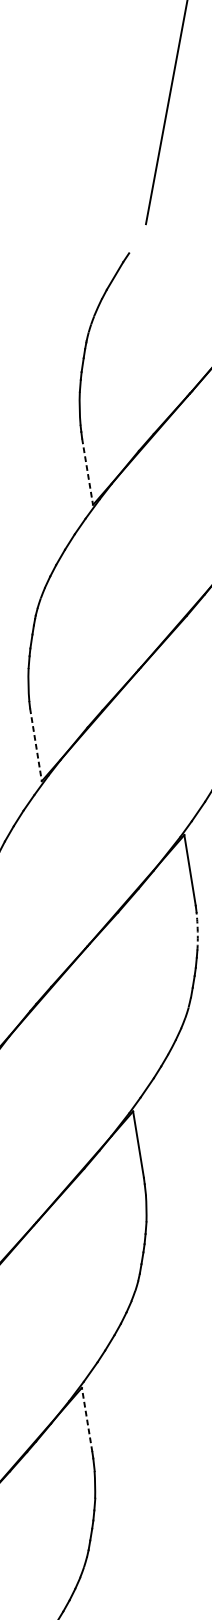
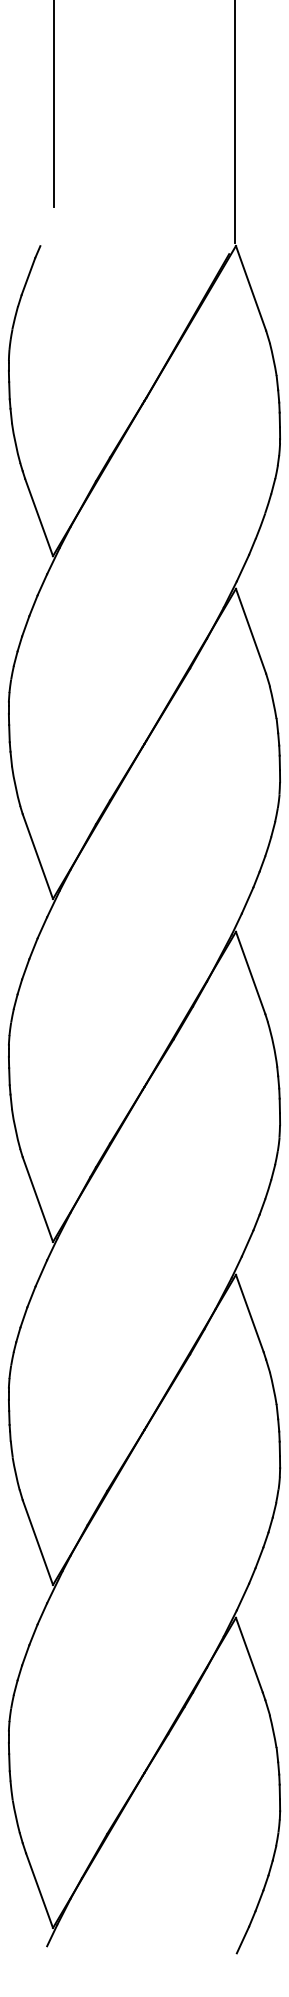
line: (87, 471) -> (39, 517), dashed -> solid
line: (36, 745) -> (38, 857), dashed -> solid
arc: (197, 931) -> (273, 1044), dashed -> solid
line: (87, 1420) -> (249, 1655), dashed -> solid

